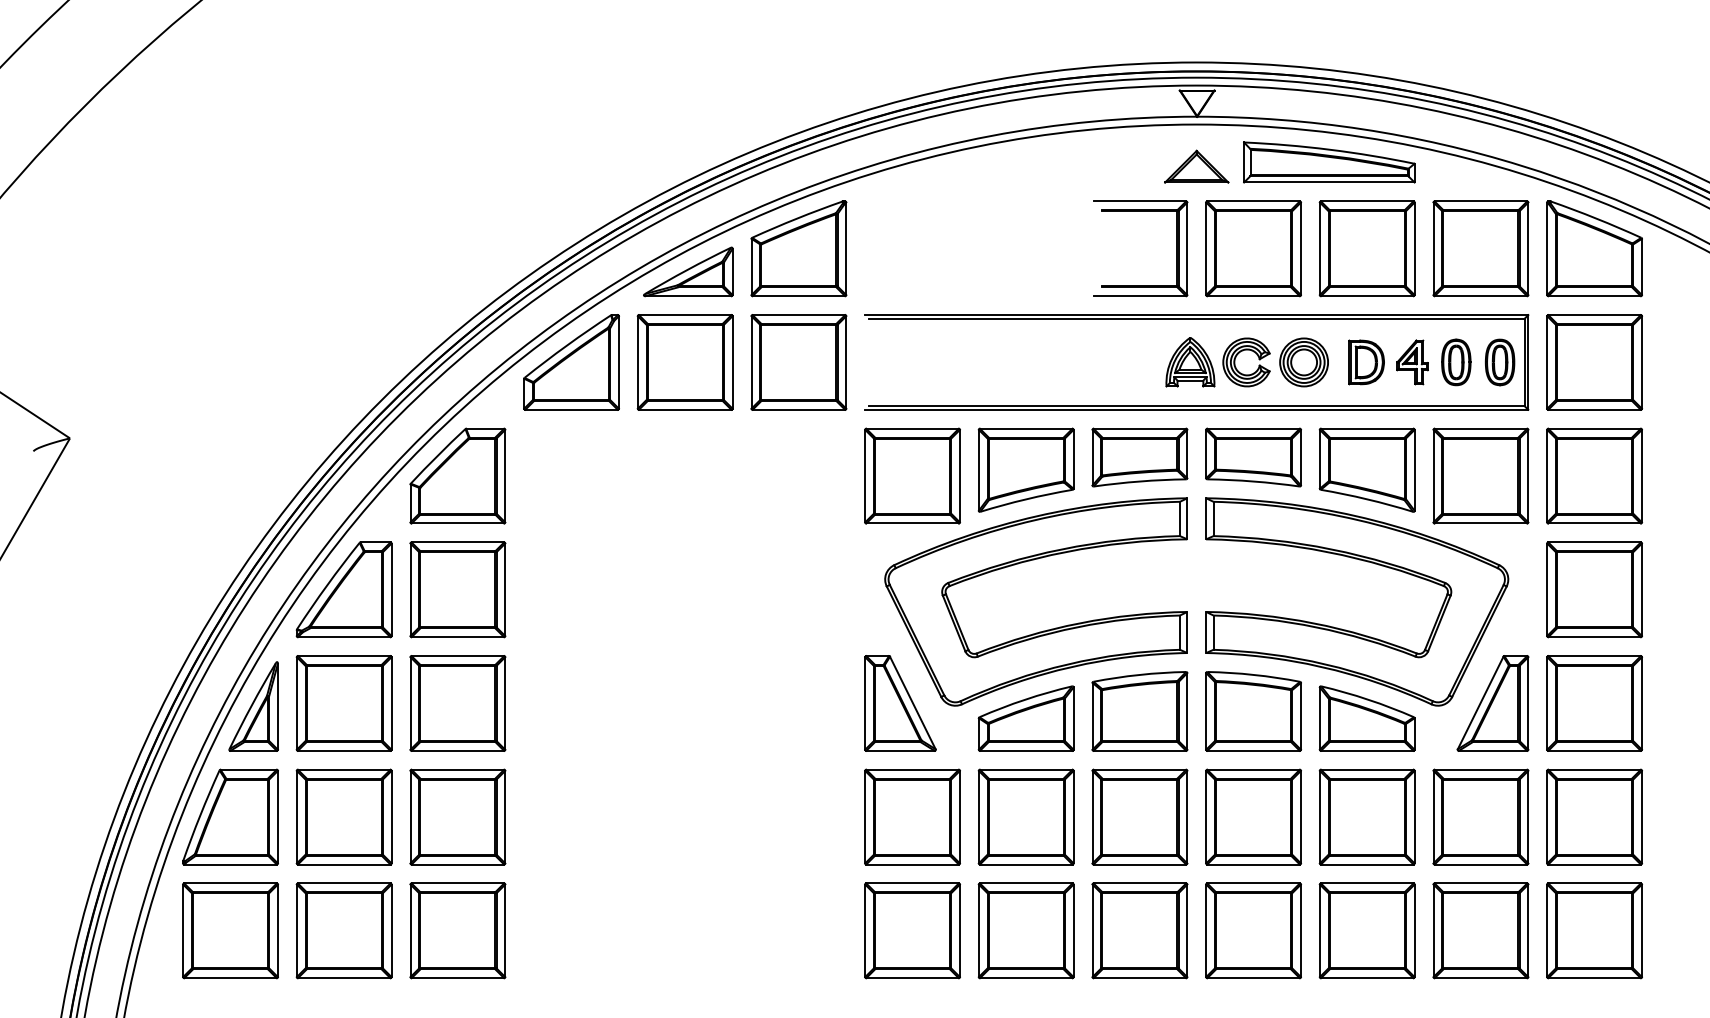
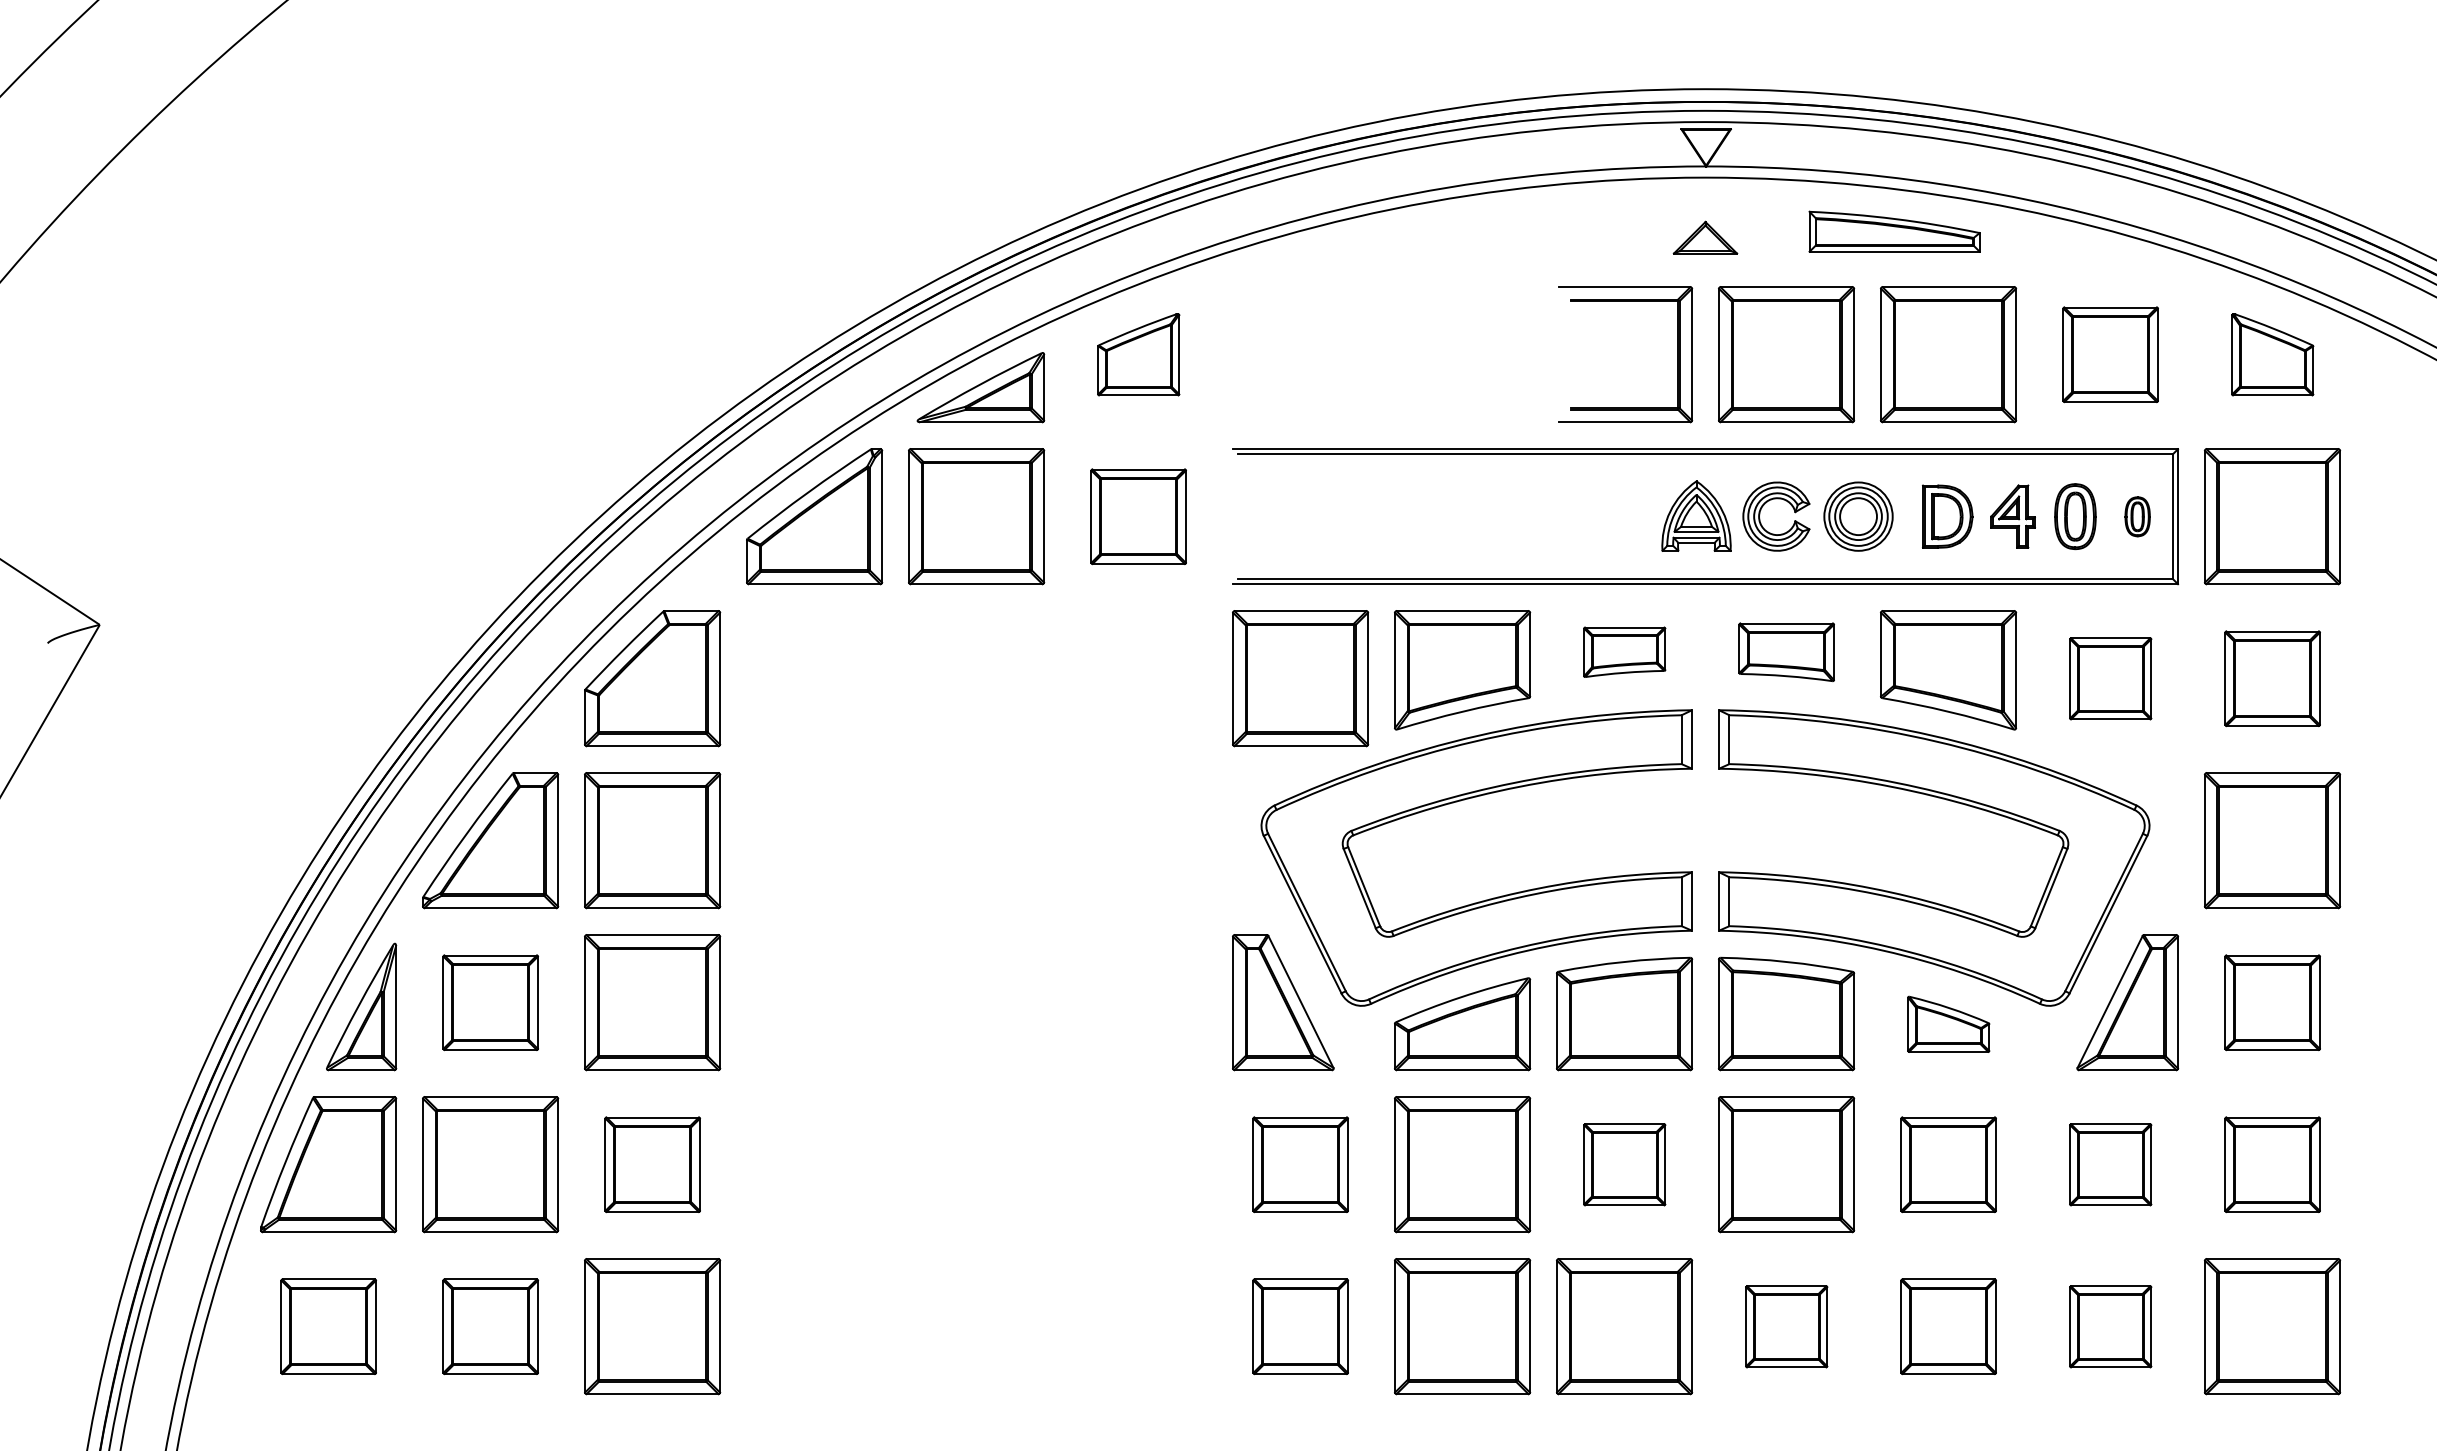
part: (1329, 162) -> (1894, 231), size x0.7
part: (1196, 166) -> (1705, 237), size x0.7
part: (798, 248) -> (1138, 354), size x0.6
part: (1480, 248) -> (2110, 354), size x0.7
part: (1594, 248) -> (2272, 354), size x0.6
part: (798, 362) -> (1138, 516), size x0.7
part: (1499, 362) -> (2137, 516), size x0.6
part: (1139, 457) -> (1624, 652), size x0.6
part: (1253, 457) -> (1786, 652), size x0.7
part: (1480, 476) -> (2110, 678), size x0.6
part: (1594, 476) -> (2272, 678), size x0.7
part: (344, 703) -> (490, 1002), size x0.7
part: (1594, 703) -> (2272, 1002), size x0.7
part: (1367, 718) -> (1948, 1024), size x0.6
part: (457, 817) -> (652, 1164), size x0.7
part: (912, 817) -> (1300, 1164), size x0.7
part: (1139, 817) -> (1624, 1164), size x0.6
part: (1367, 817) -> (1948, 1164), size x0.7
part: (1480, 817) -> (2110, 1164), size x0.6
part: (1594, 817) -> (2272, 1164), size x0.7
part: (230, 930) -> (328, 1326), size x0.7
part: (344, 930) -> (490, 1326), size x0.7
part: (912, 930) -> (1300, 1326), size x0.7
part: (1253, 930) -> (1786, 1326), size x0.6
part: (1367, 930) -> (1948, 1326), size x0.7
part: (1480, 930) -> (2110, 1326), size x0.6

